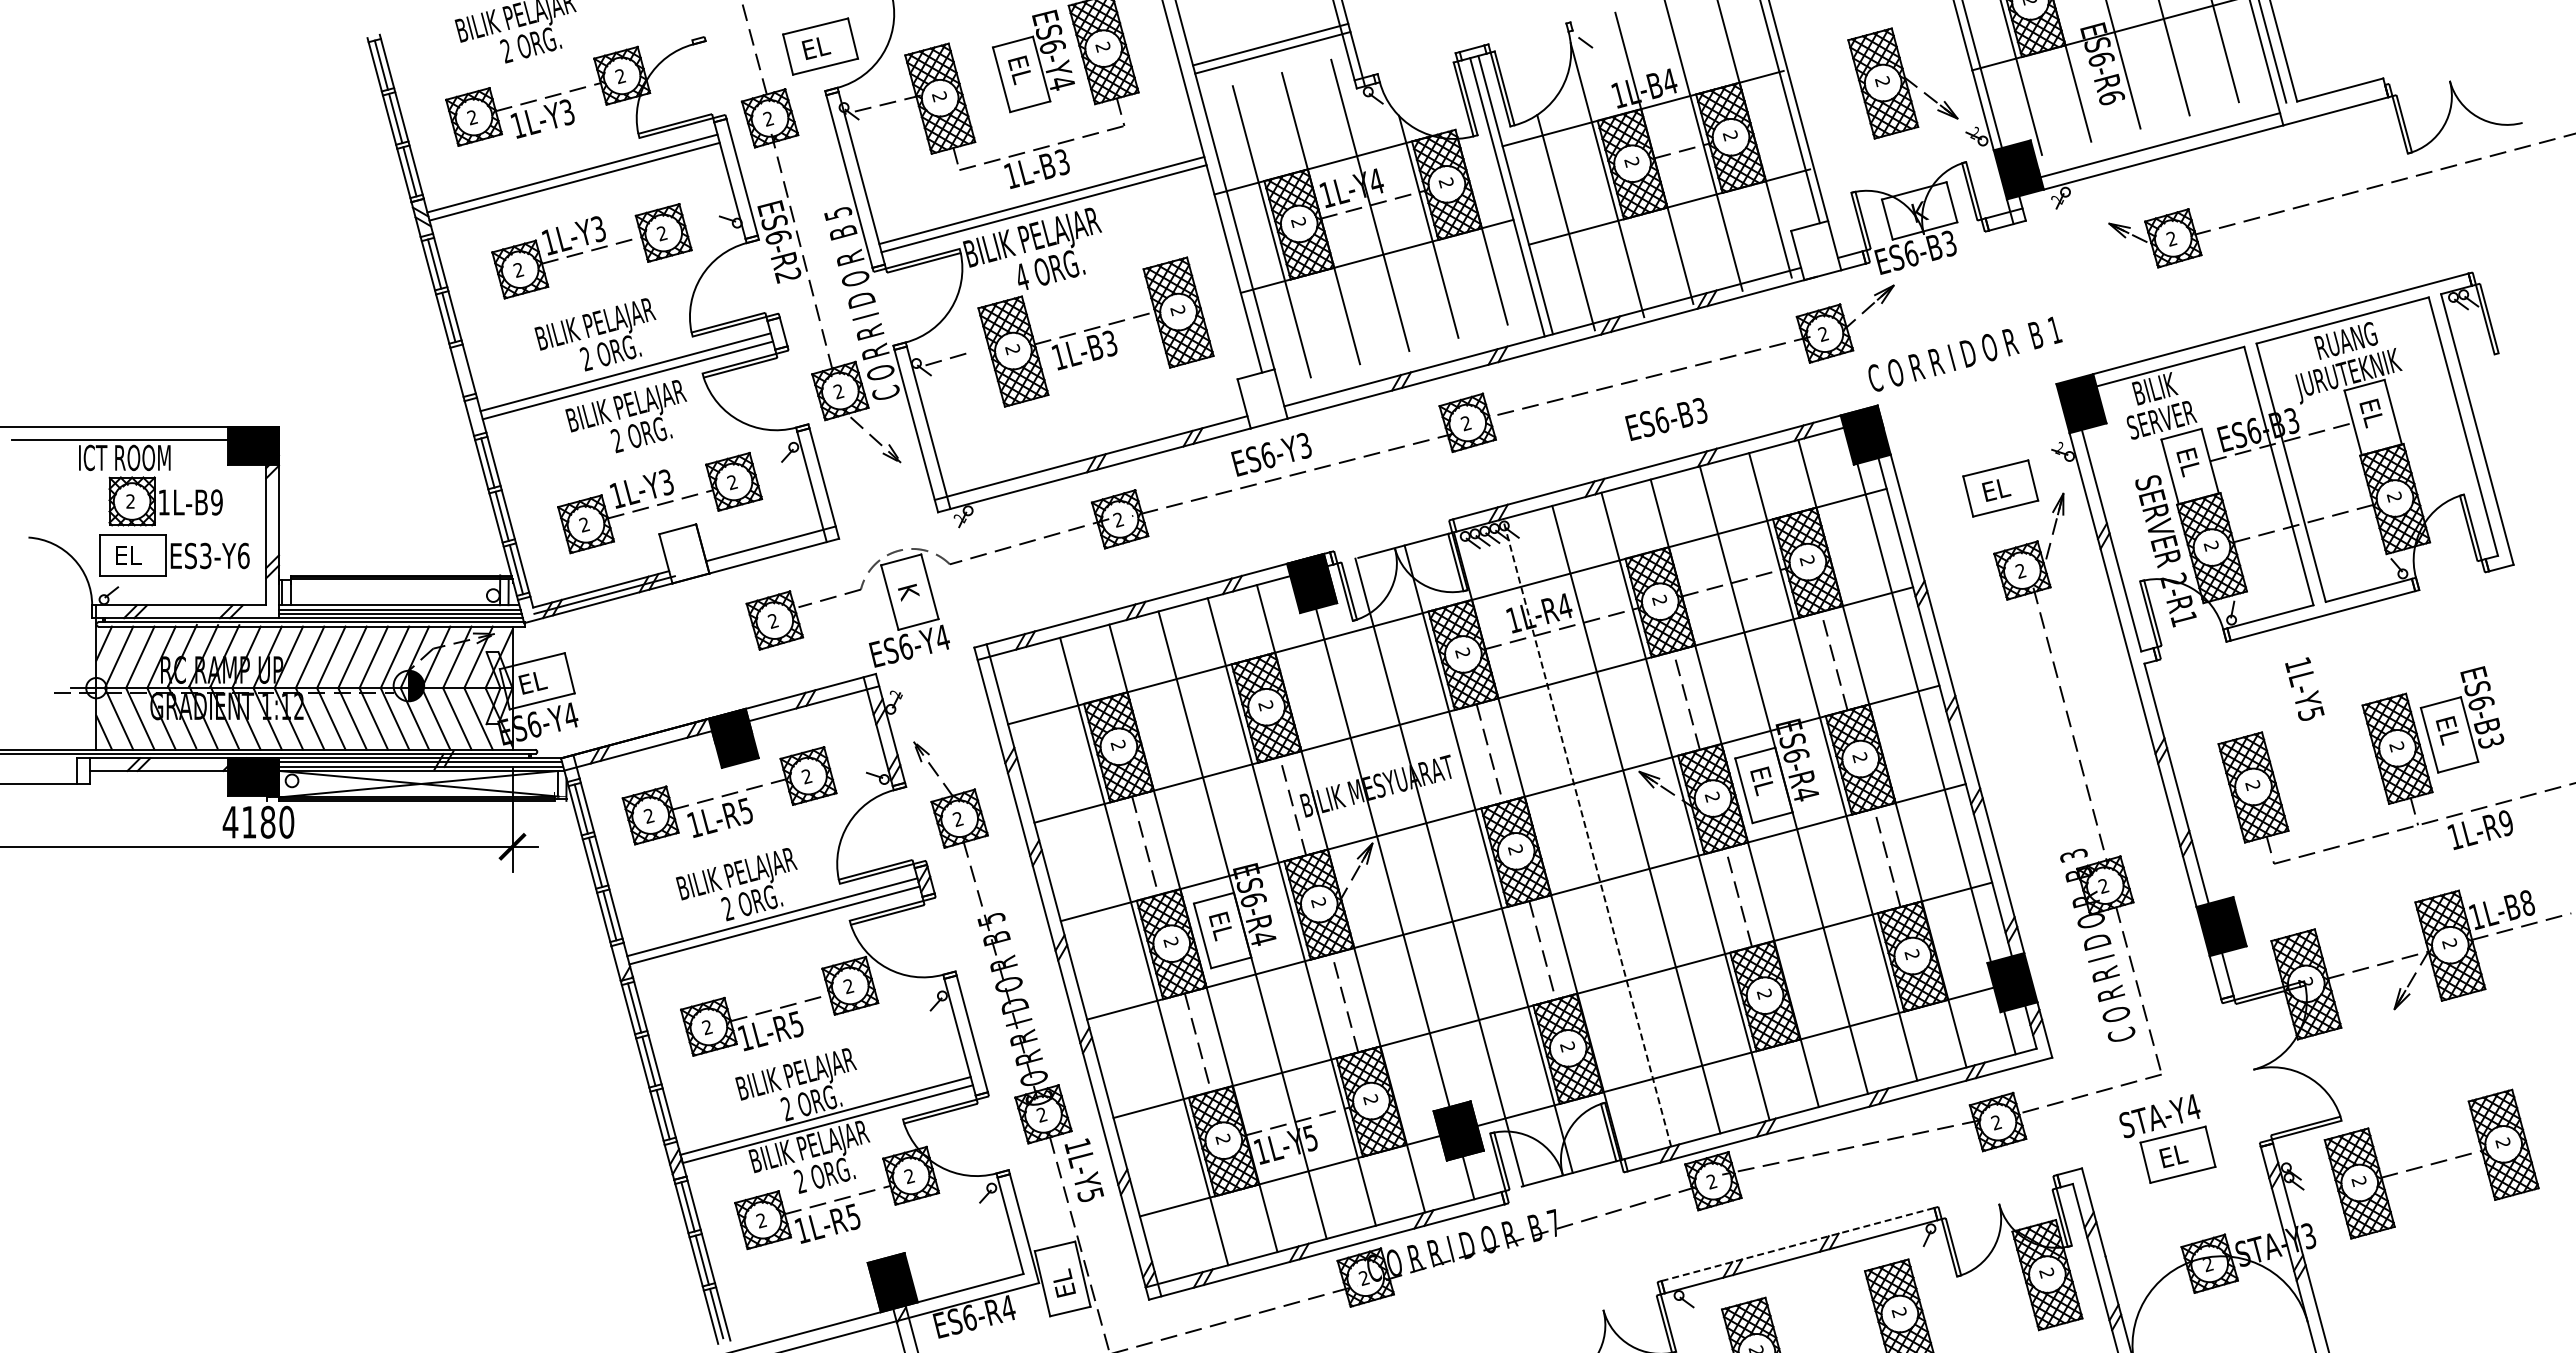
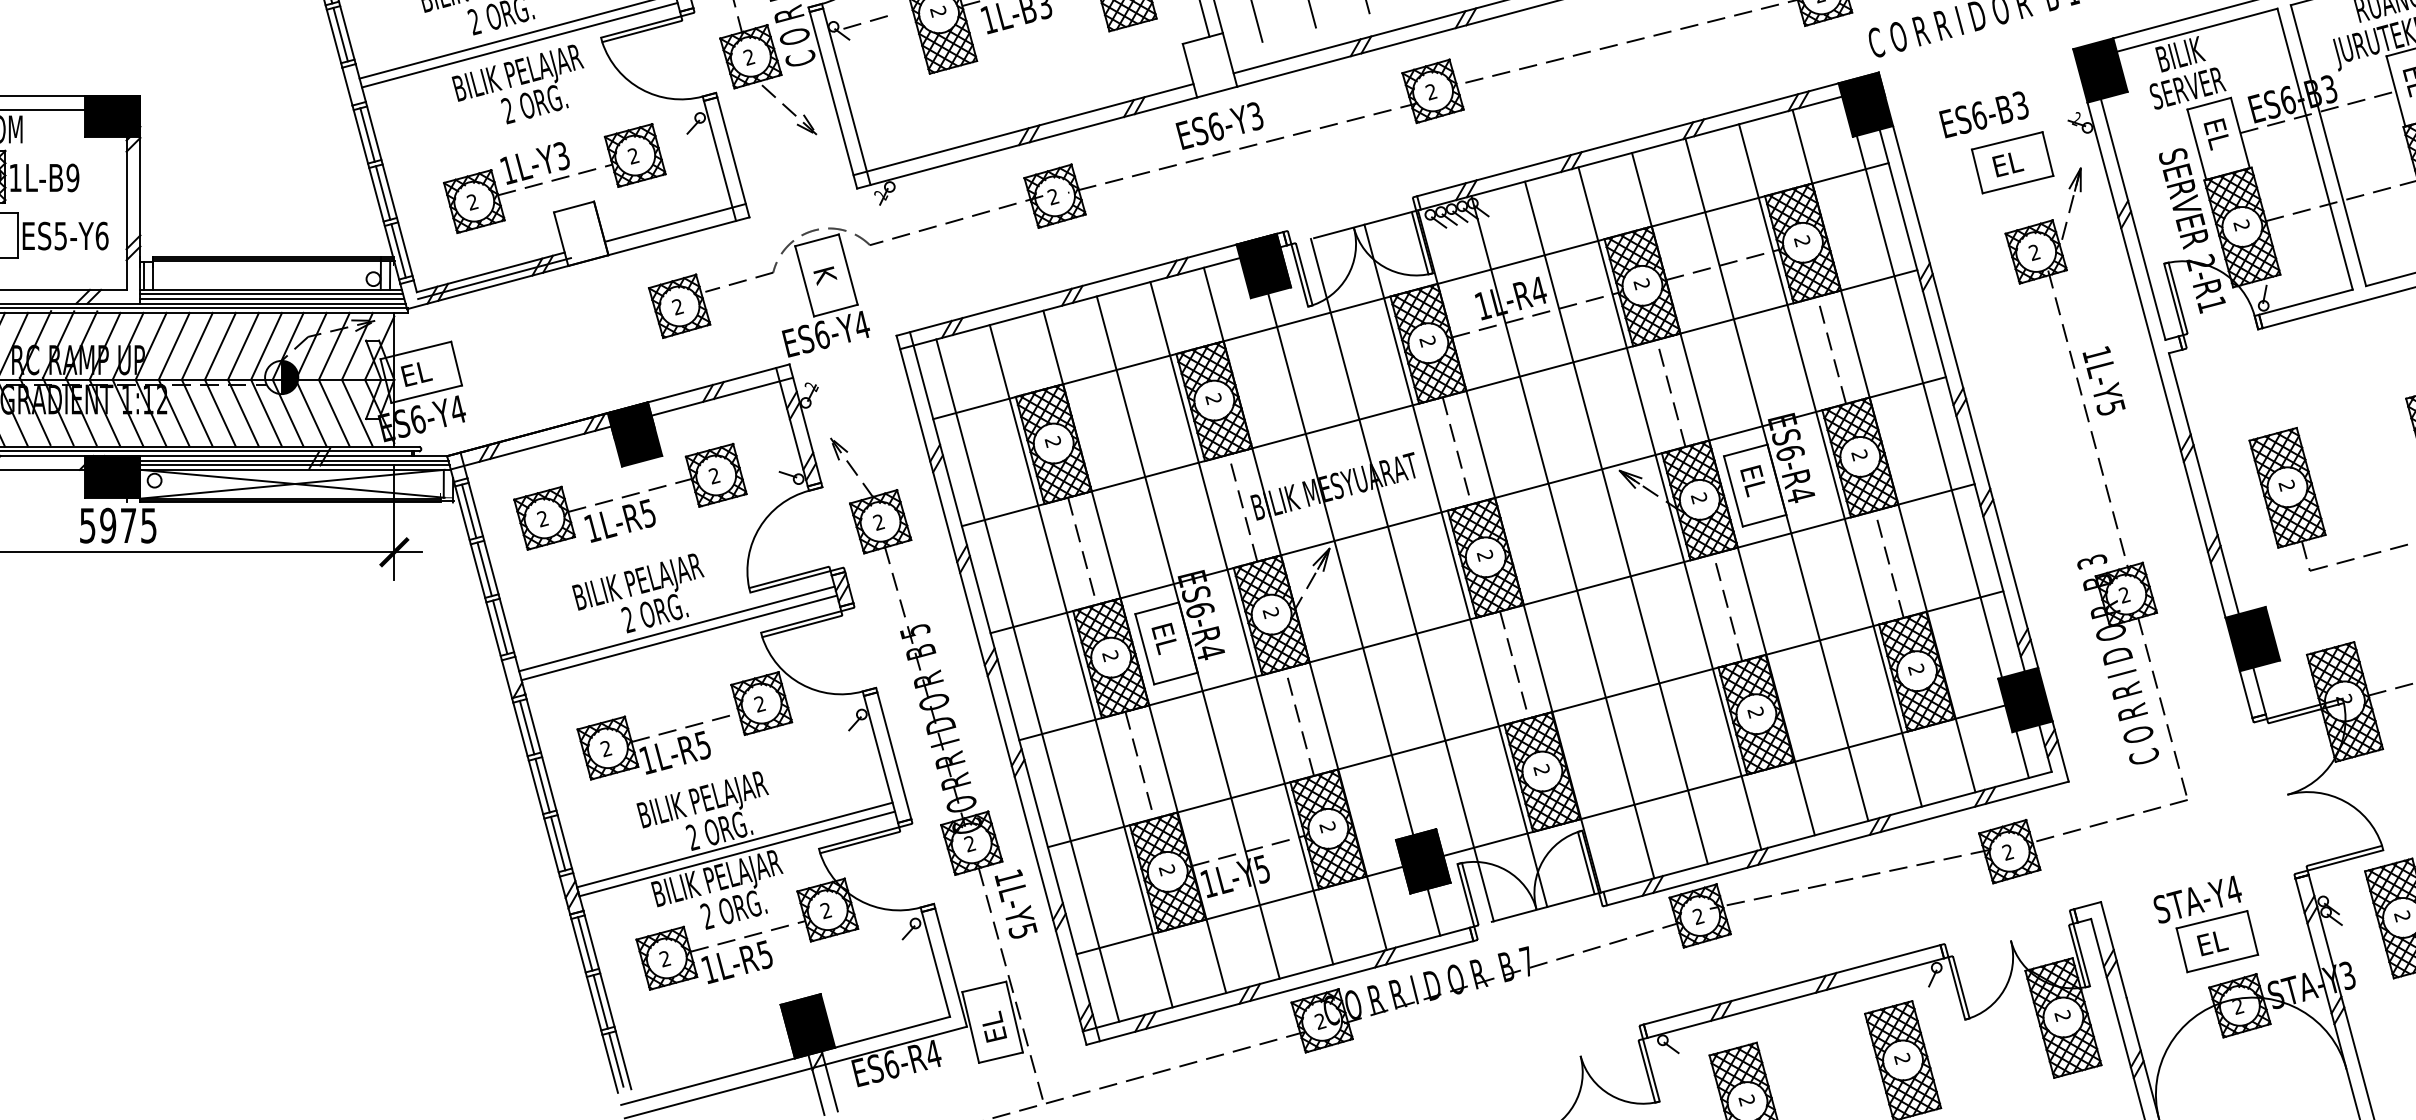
line: (462, 370) -> (339, 34), added
text: (1666, 419) -> (1984, 114), moved
text: (205, 555) -> (60, 235), ES3-Y6 -> ES5-Y6
text: (2304, 688) -> (2103, 380), moved
text: (258, 821) -> (118, 524), 4180 -> 5975
line: (1587, 832) -> (1563, 536), dashed -> solid
line: (1094, 964) -> (1027, 680), added
part: (2167, 1138) -> (2205, 923), moved
line: (1798, 1244) -> (1792, 984), dashed -> solid

